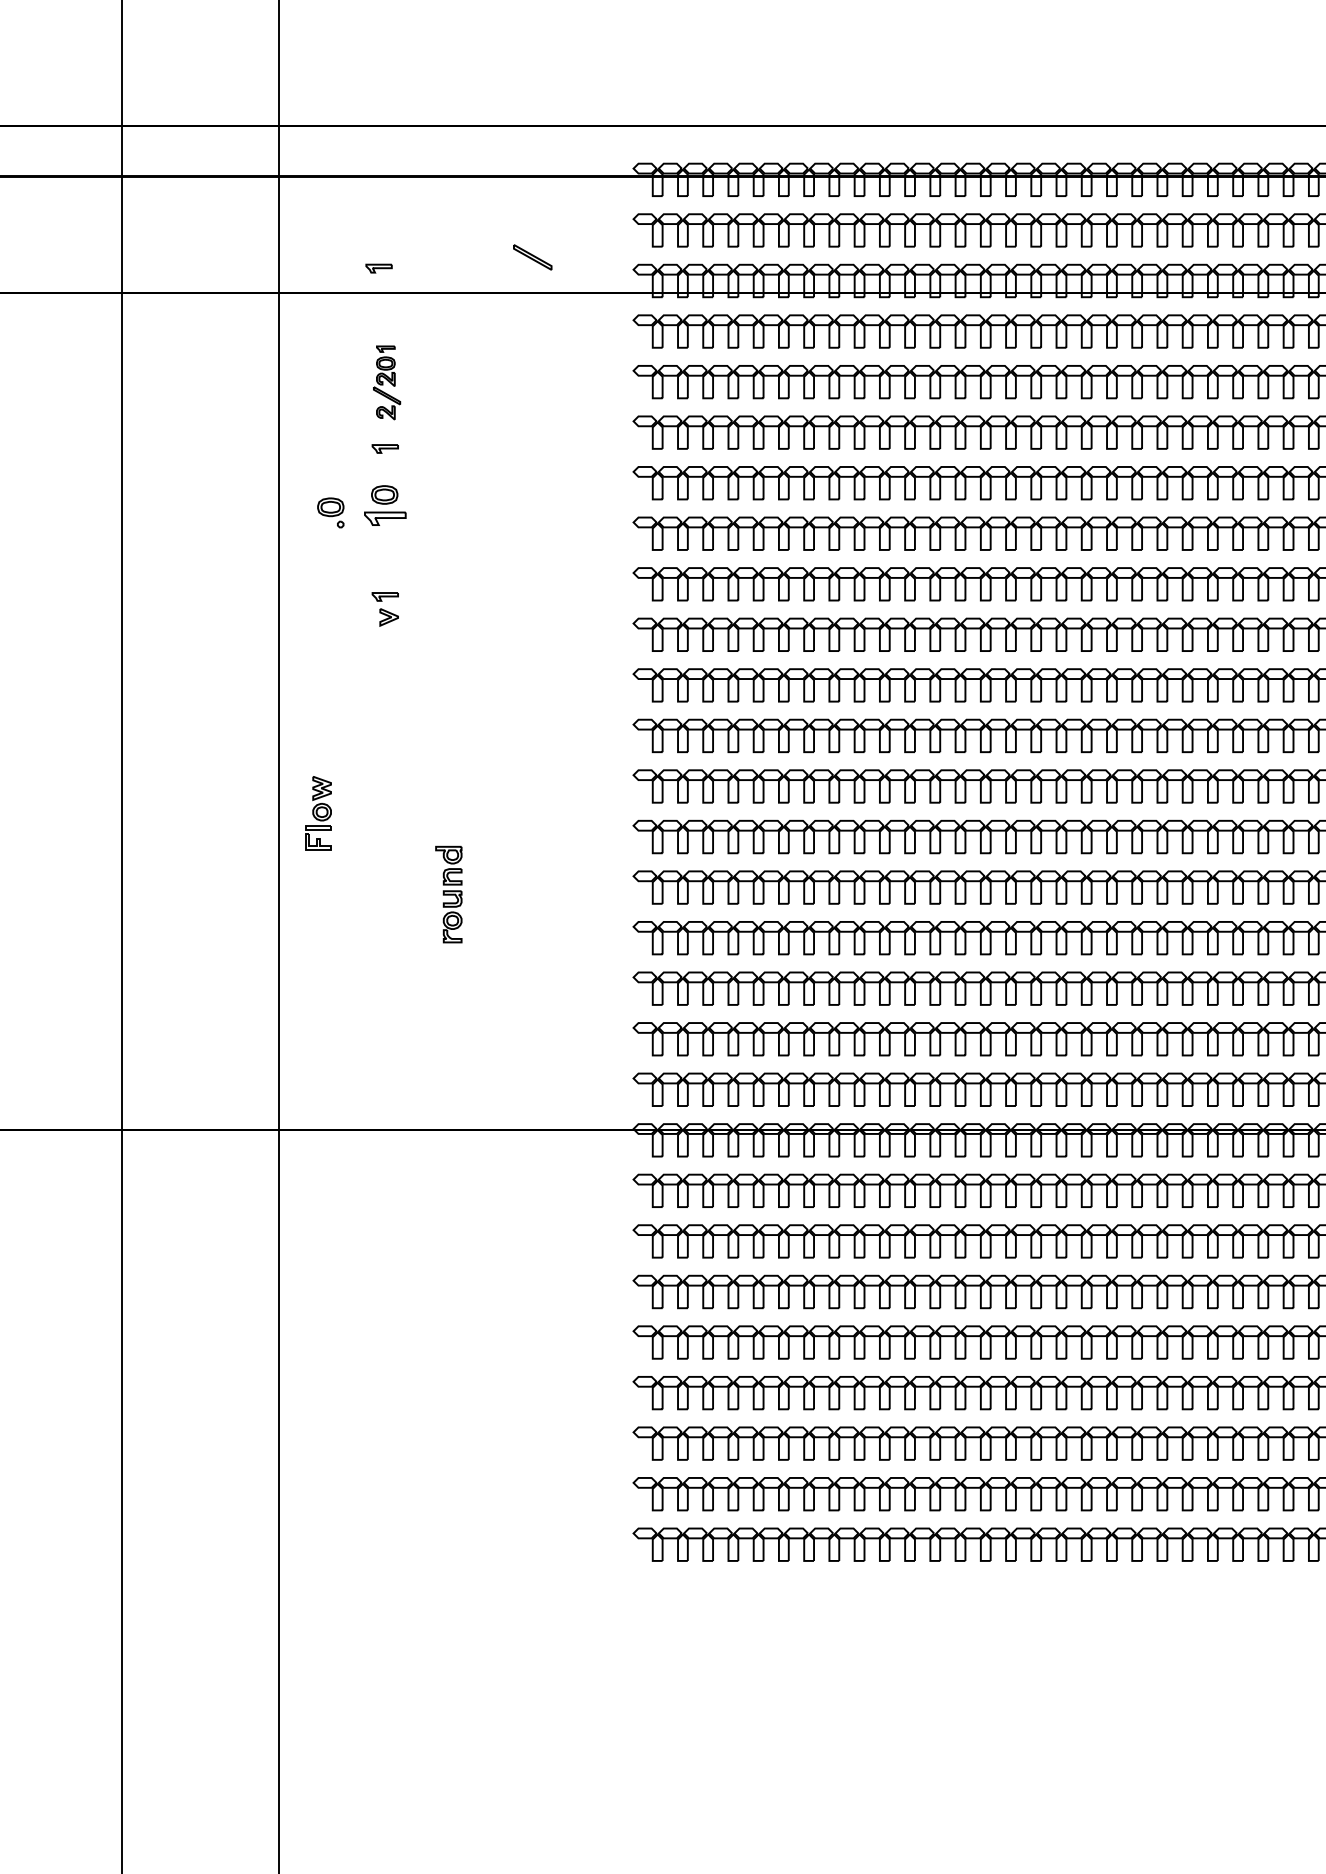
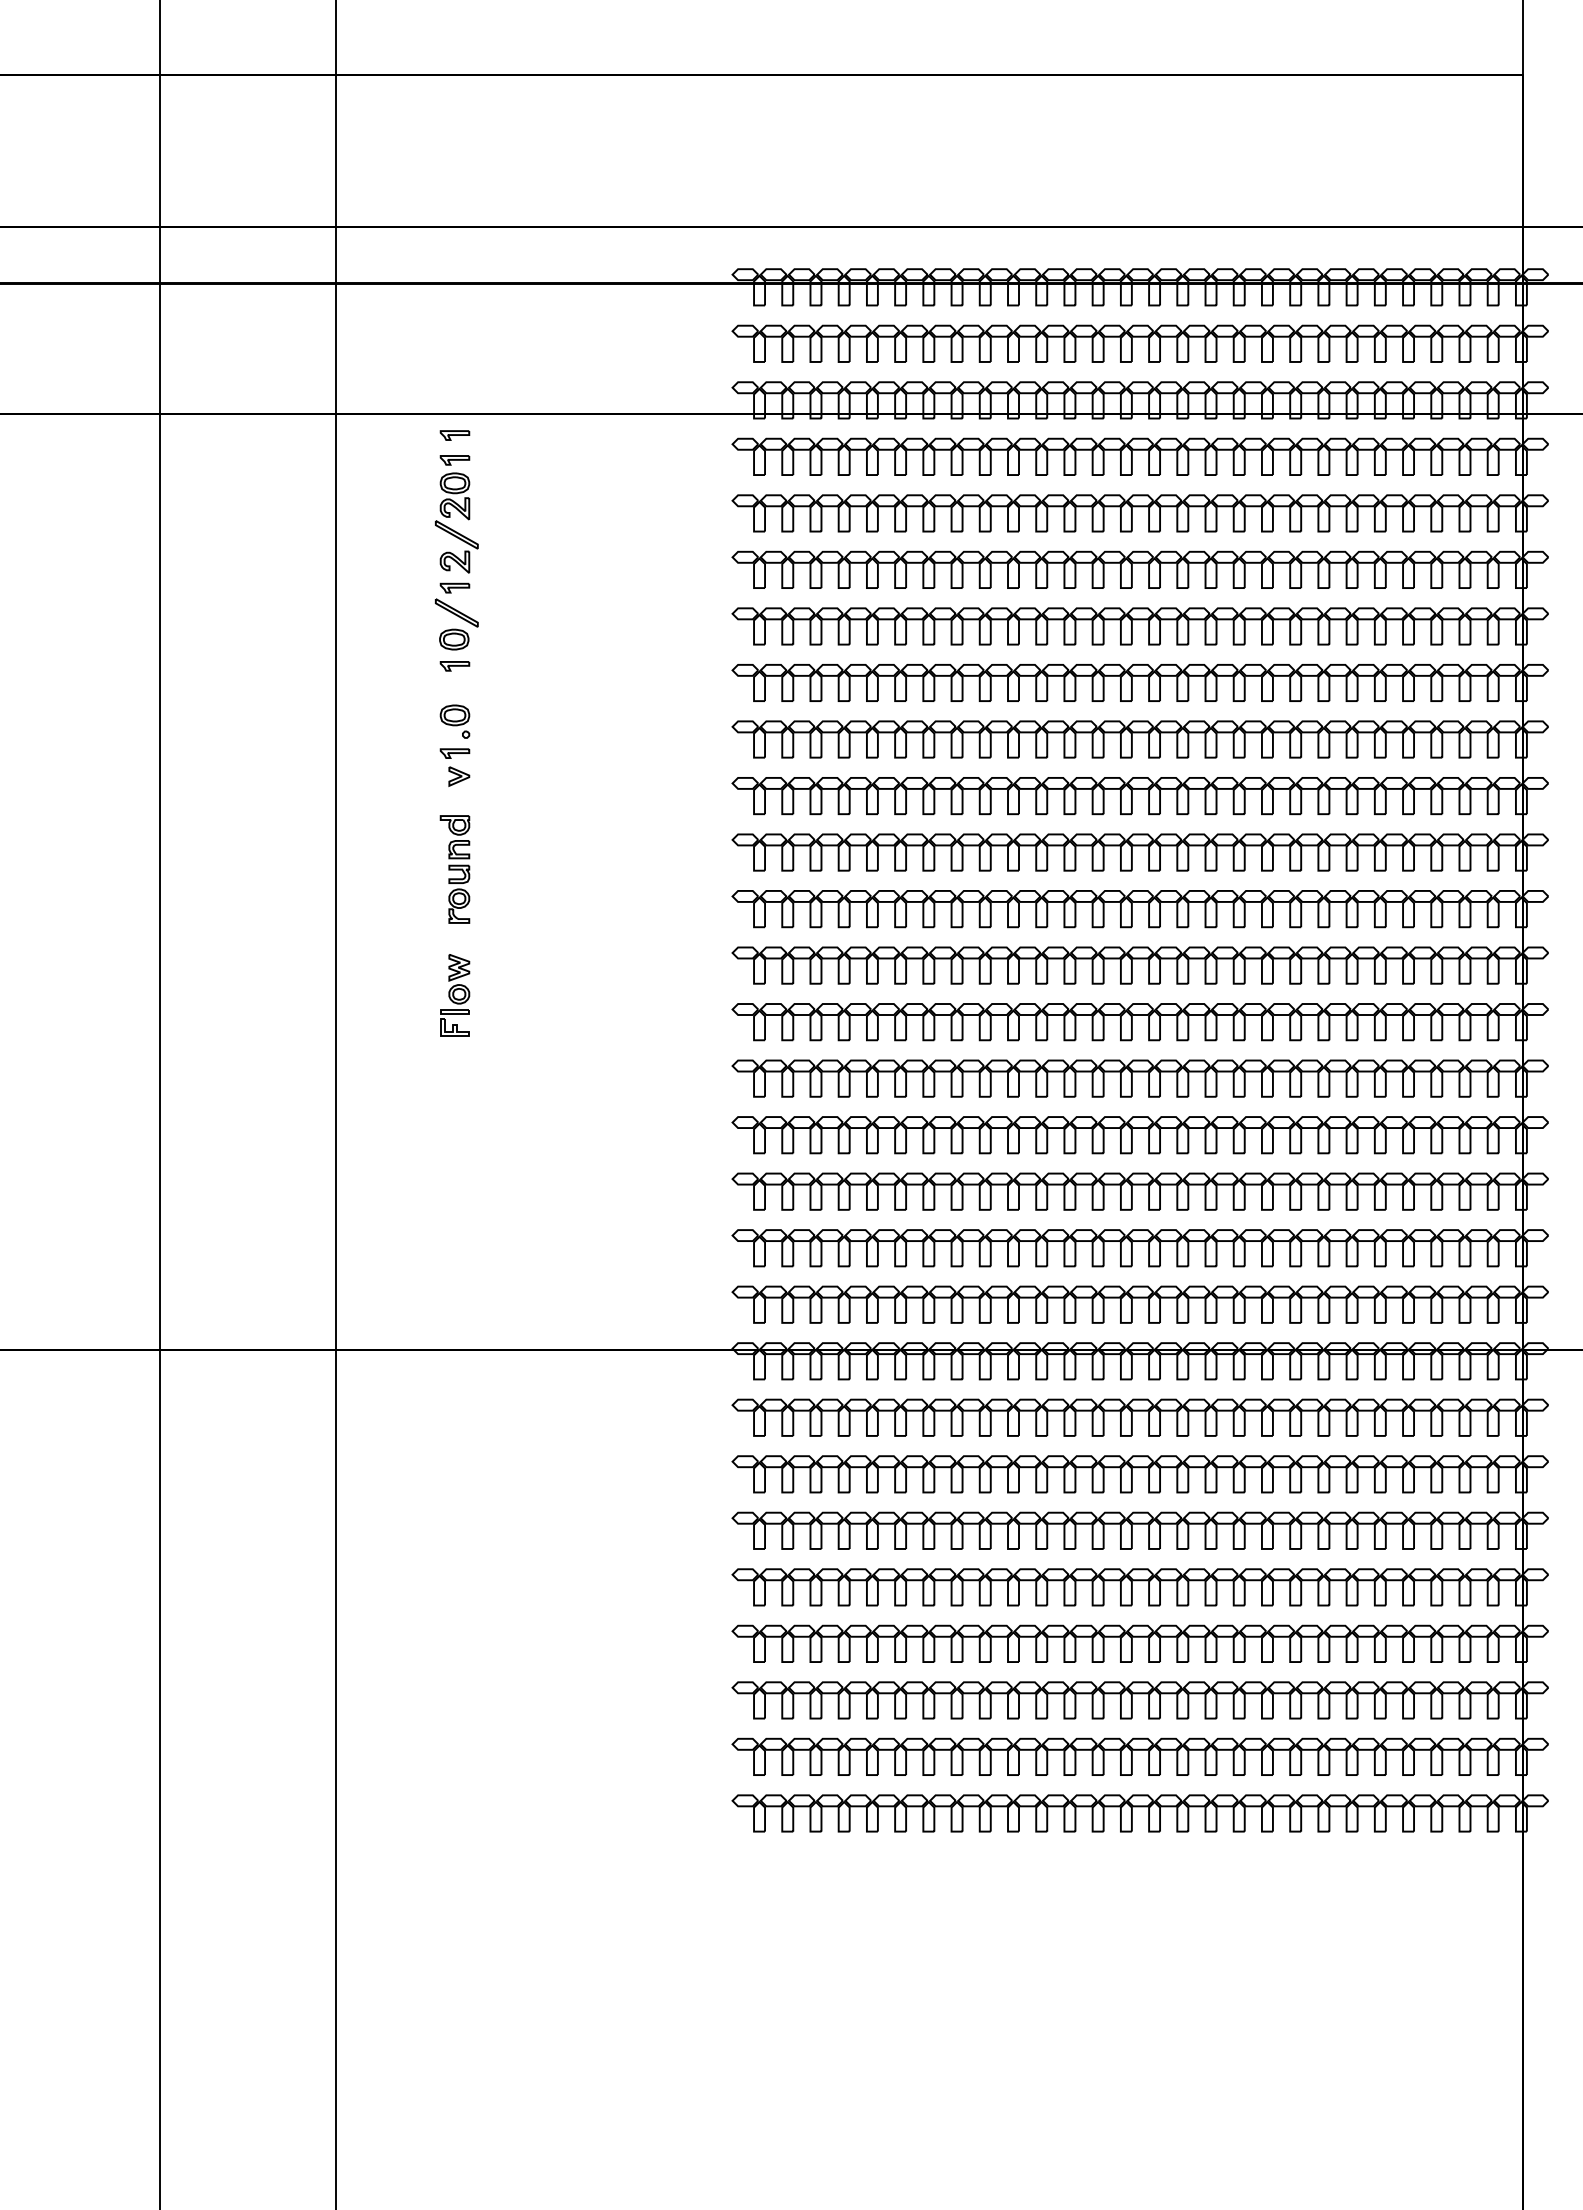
part: (532, 256) -> (456, 612), moved
part: (378, 268) -> (454, 435), moved
part: (386, 383) -> (456, 514), size x1.43
part: (330, 512) -> (454, 721), moved
part: (384, 519) -> (454, 666), size x0.62
part: (318, 813) -> (455, 995), moved
part: (448, 894) -> (454, 869), moved

